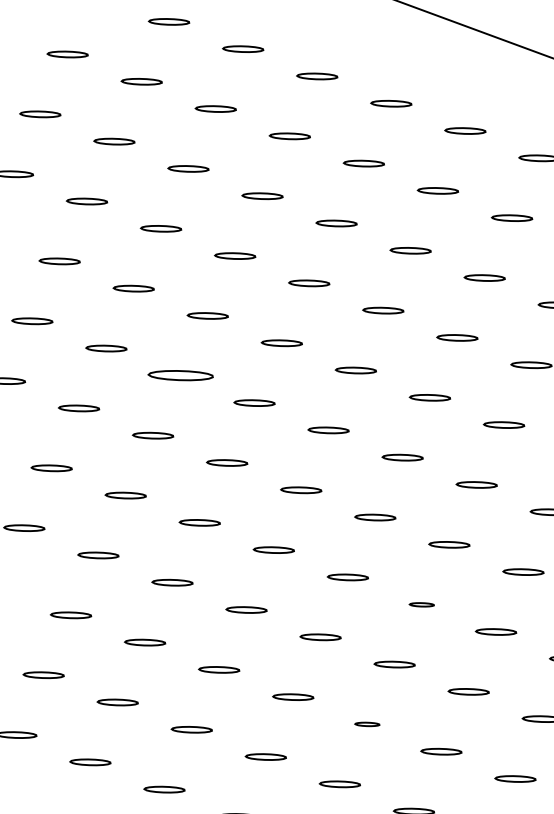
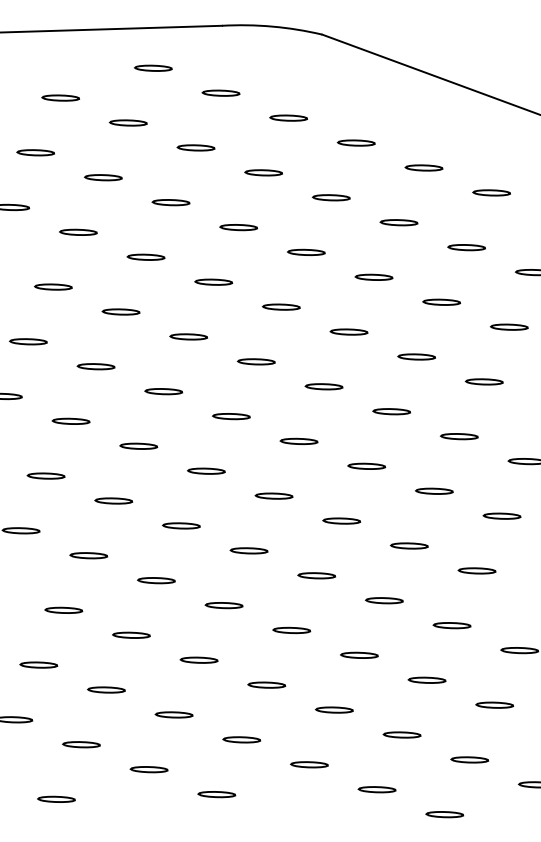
part: (180, 375) -> (163, 391), size x0.62
part: (421, 604) -> (383, 600), size x1.67
part: (367, 723) -> (334, 709), size x1.67

